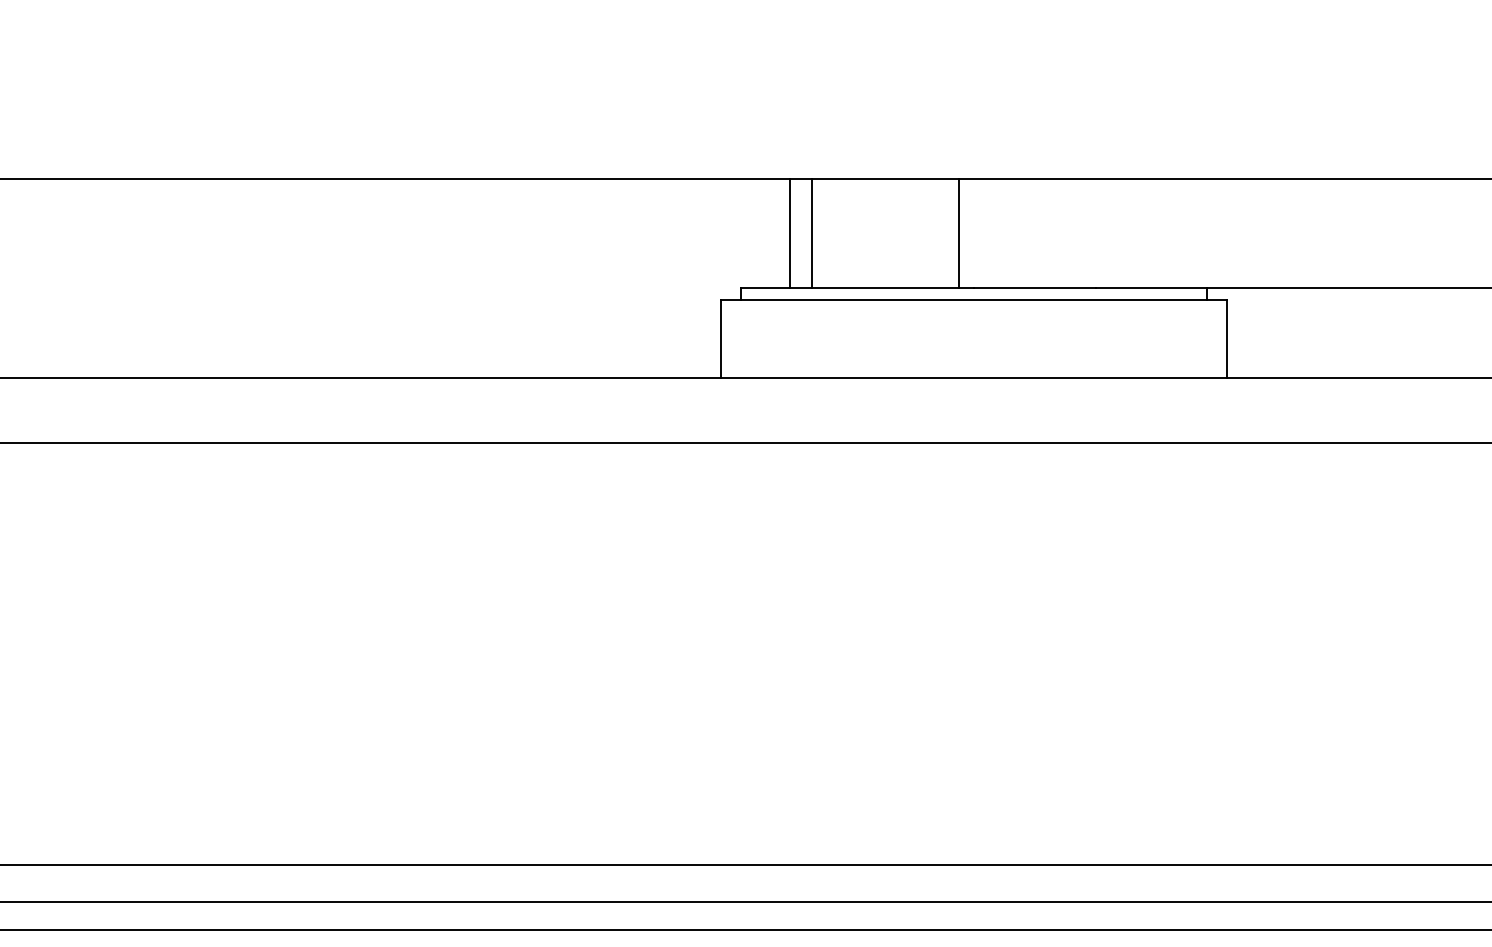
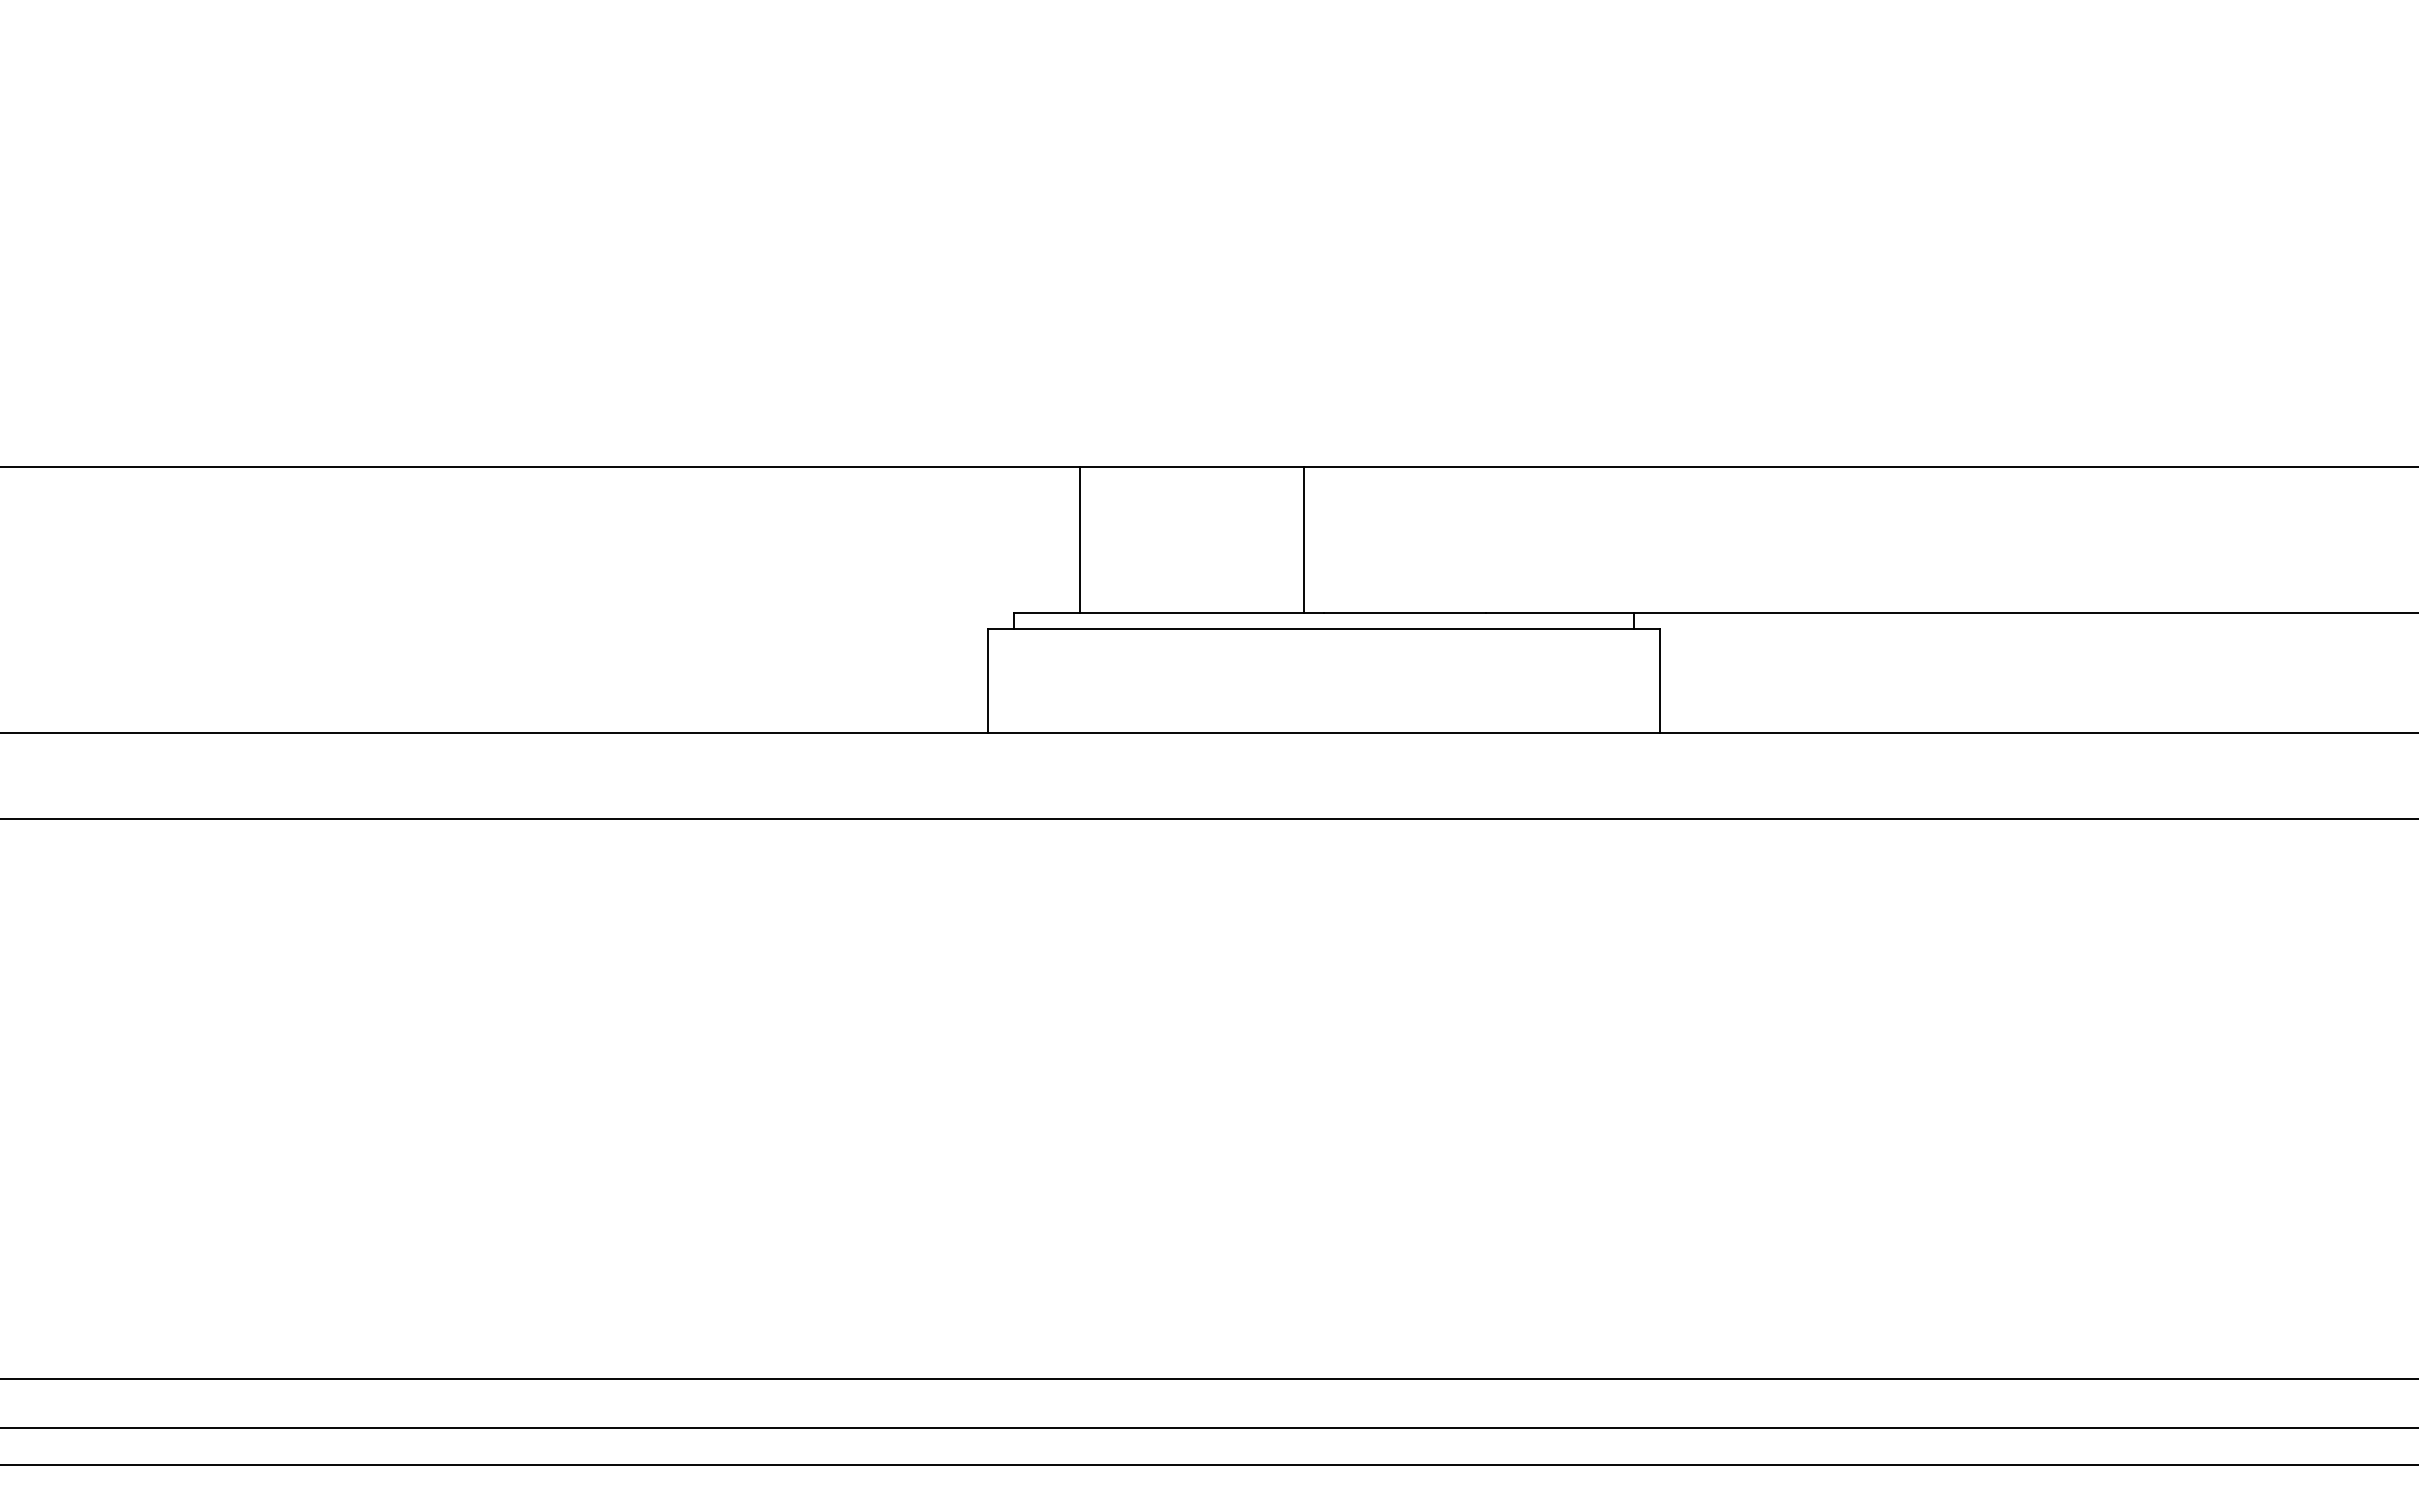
line: (811, 233) -> (1108, 539), removed

